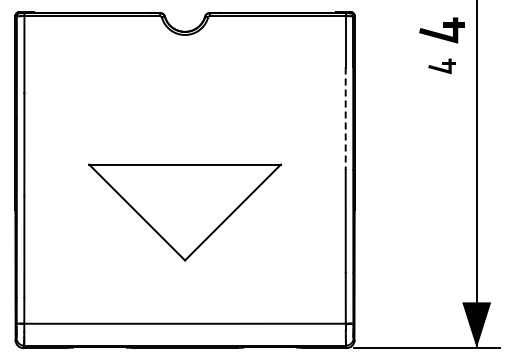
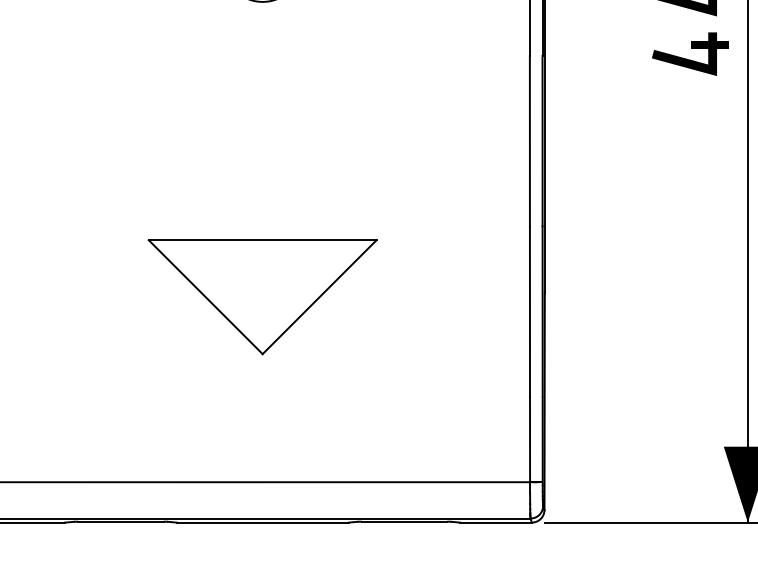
part: (441, 66) -> (689, 54), size x1.67
line: (345, 119) -> (529, 142), dashed -> solid
part: (184, 212) -> (261, 297), size x0.71

